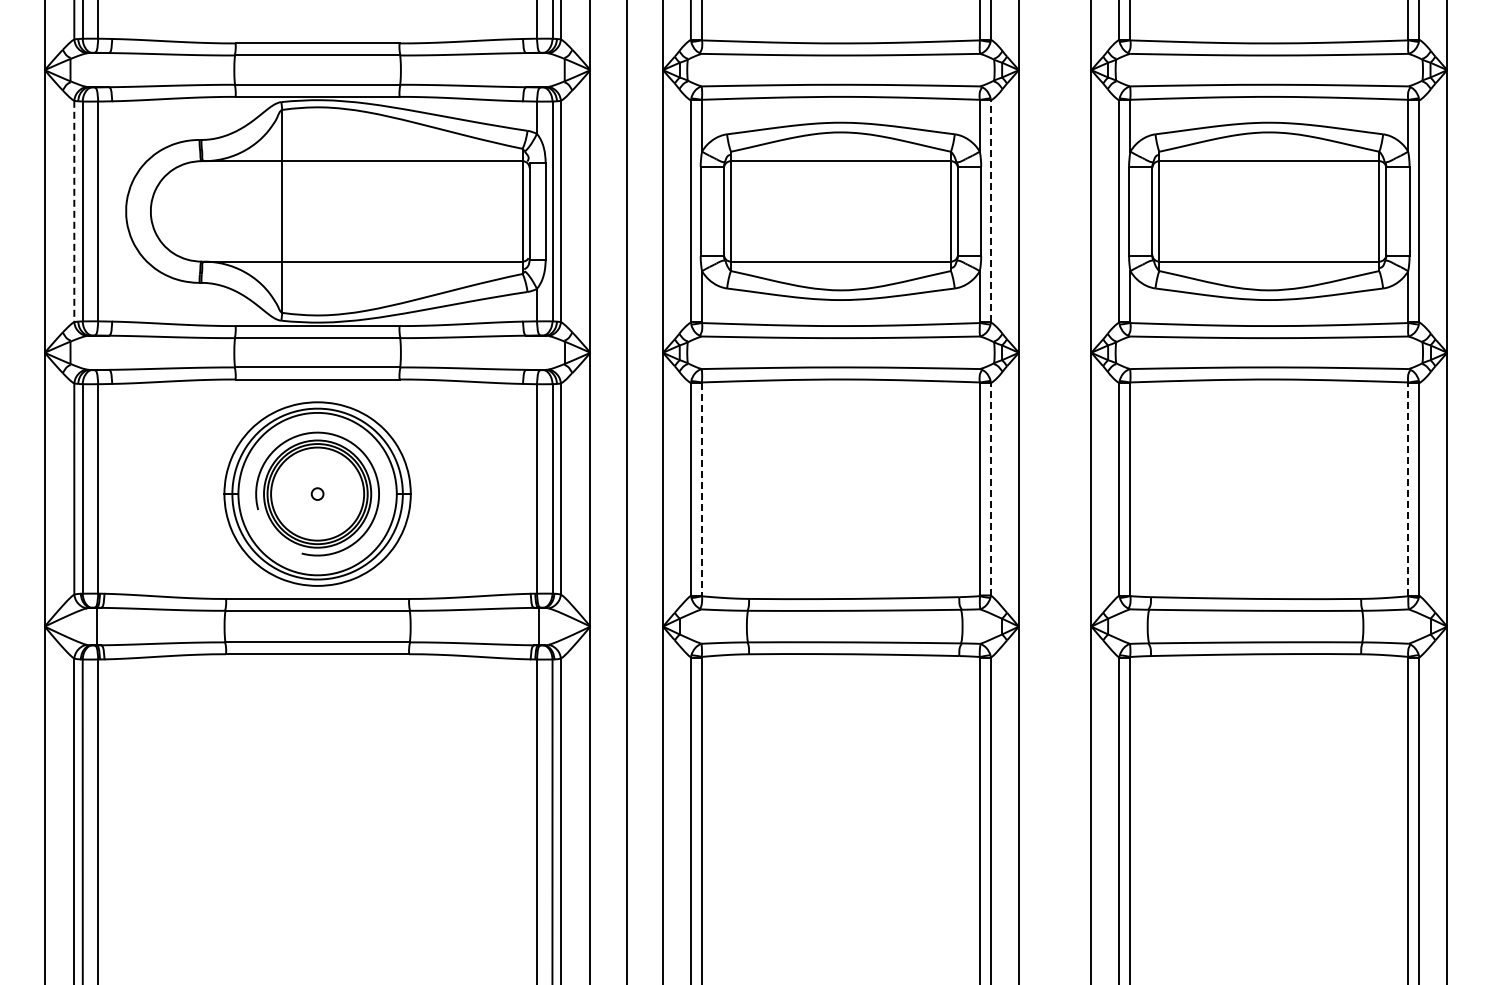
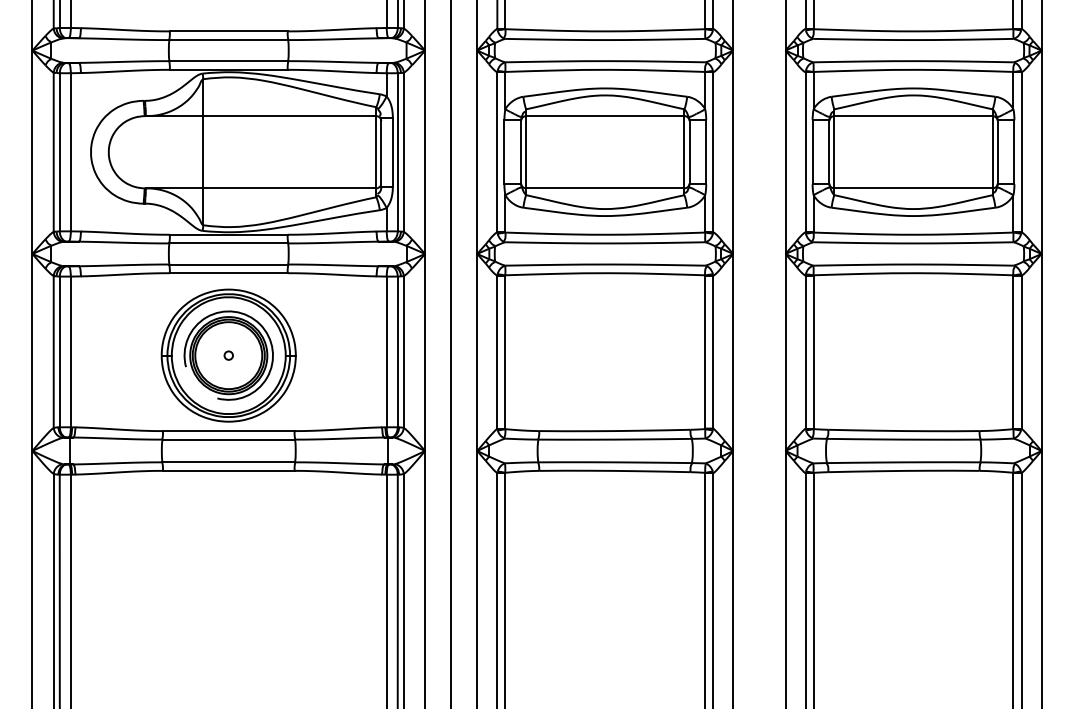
line: (74, 211) -> (53, 152), dashed -> solid
line: (991, 211) -> (713, 152), dashed -> solid
line: (991, 488) -> (713, 351), dashed -> solid
line: (702, 489) -> (505, 352), dashed -> solid
line: (1408, 489) -> (1013, 352), dashed -> solid

